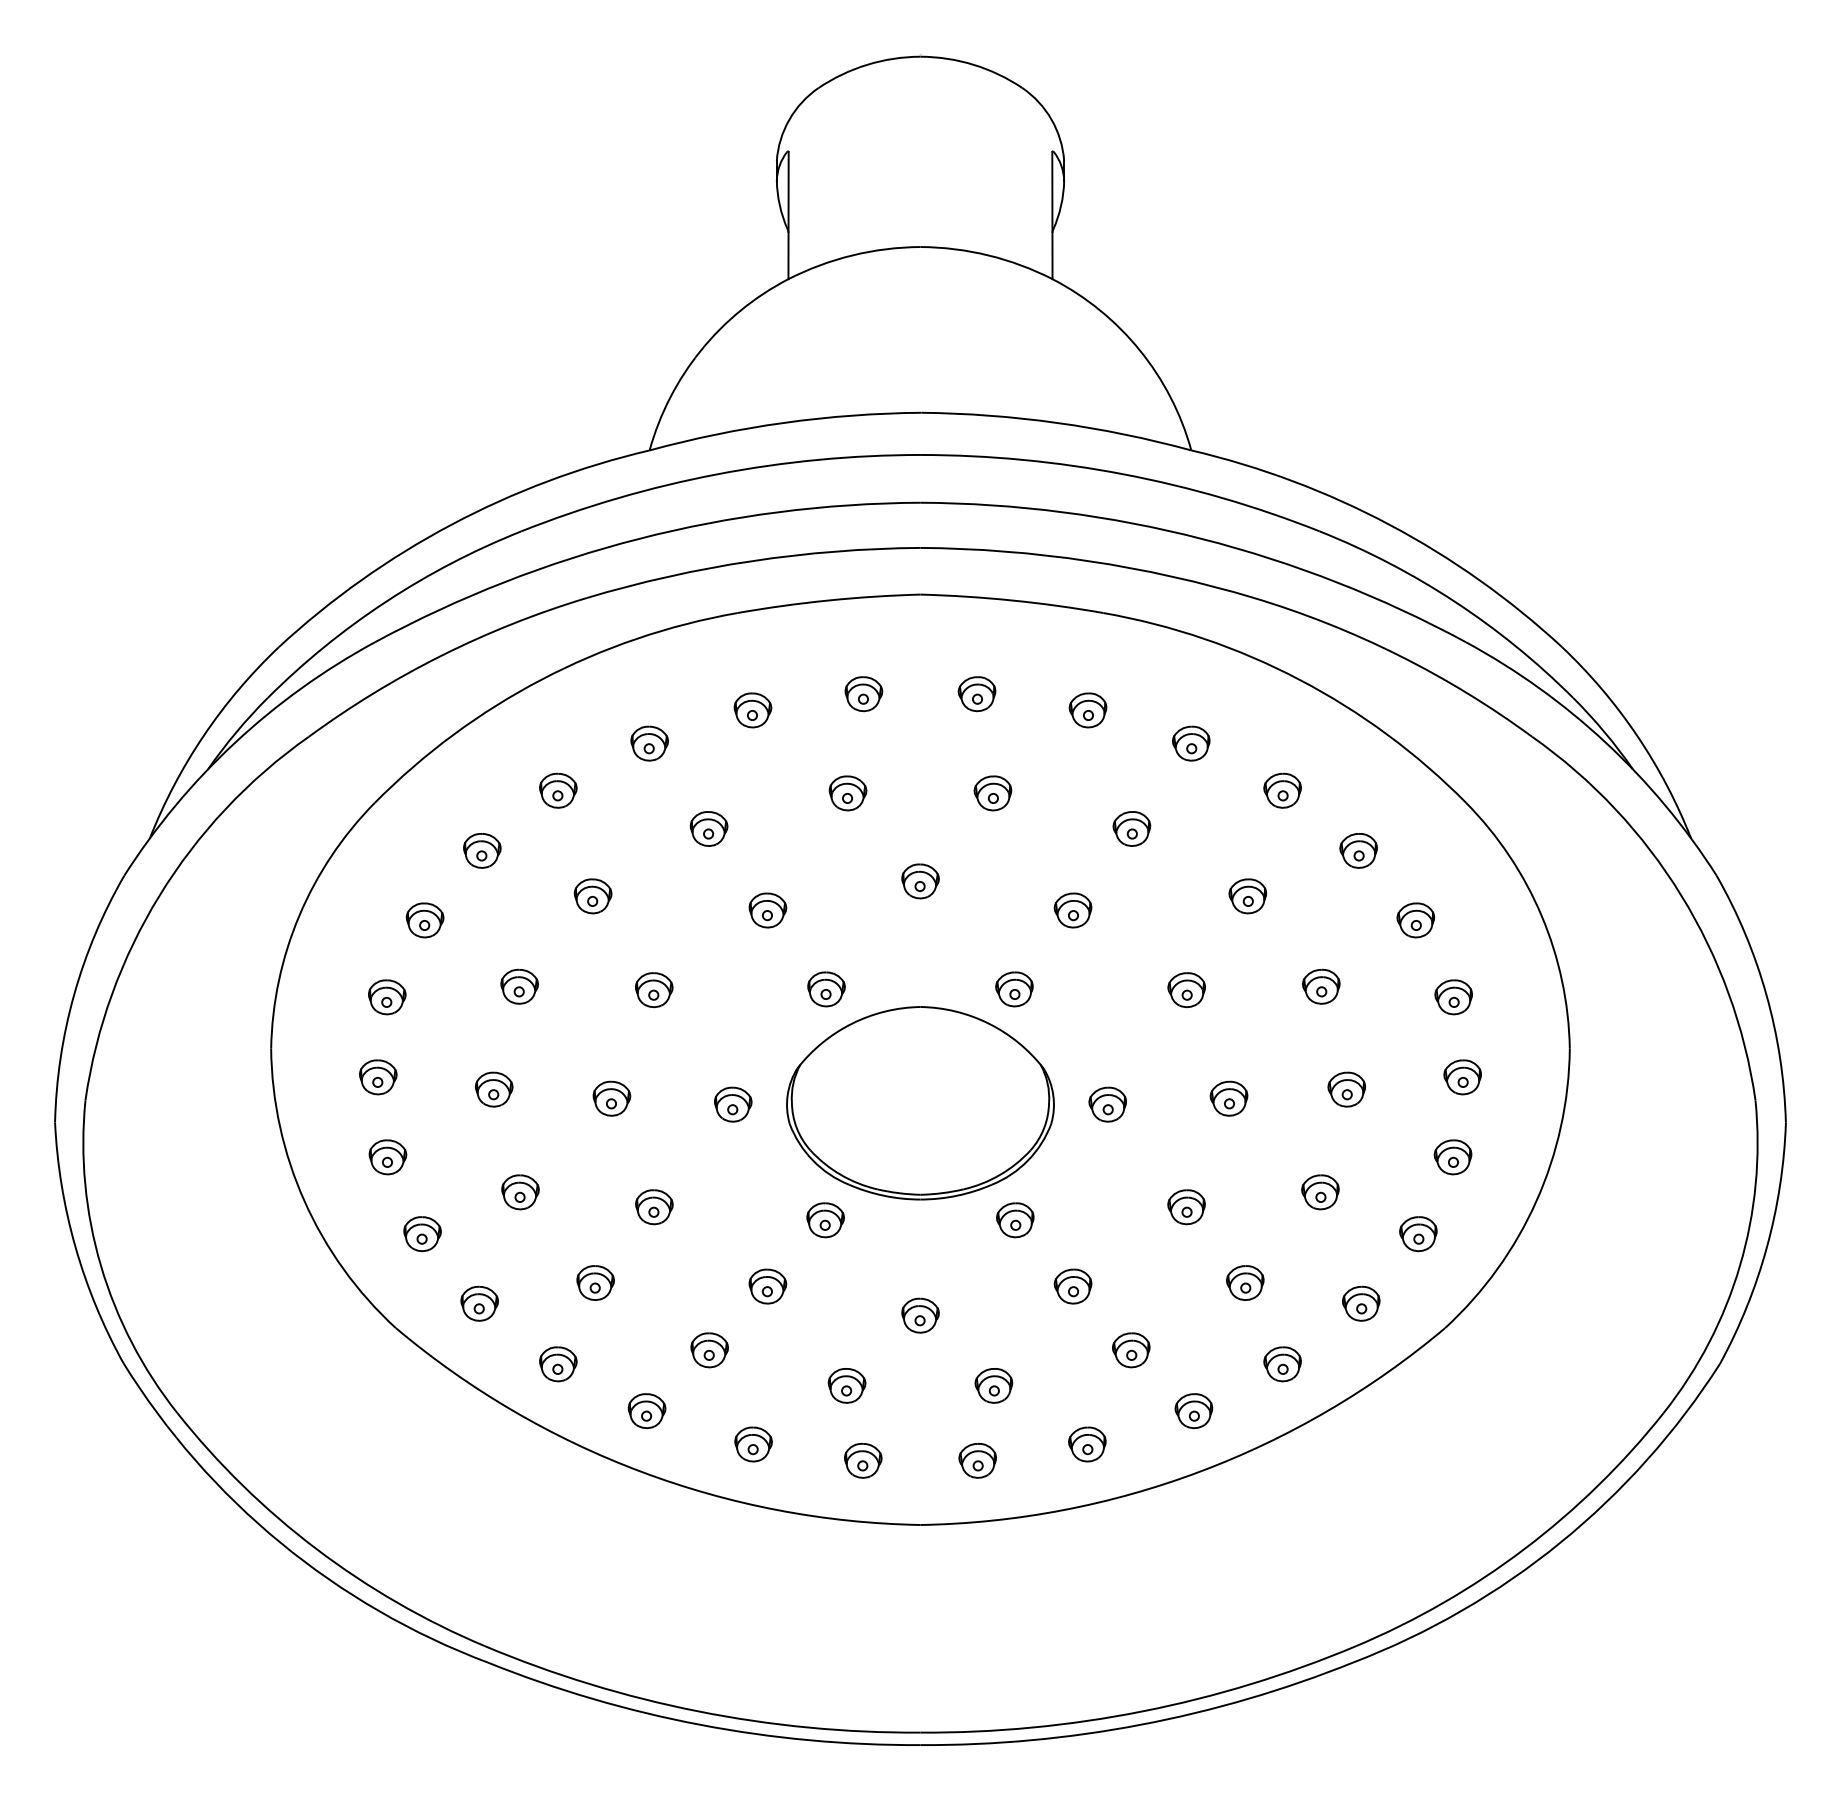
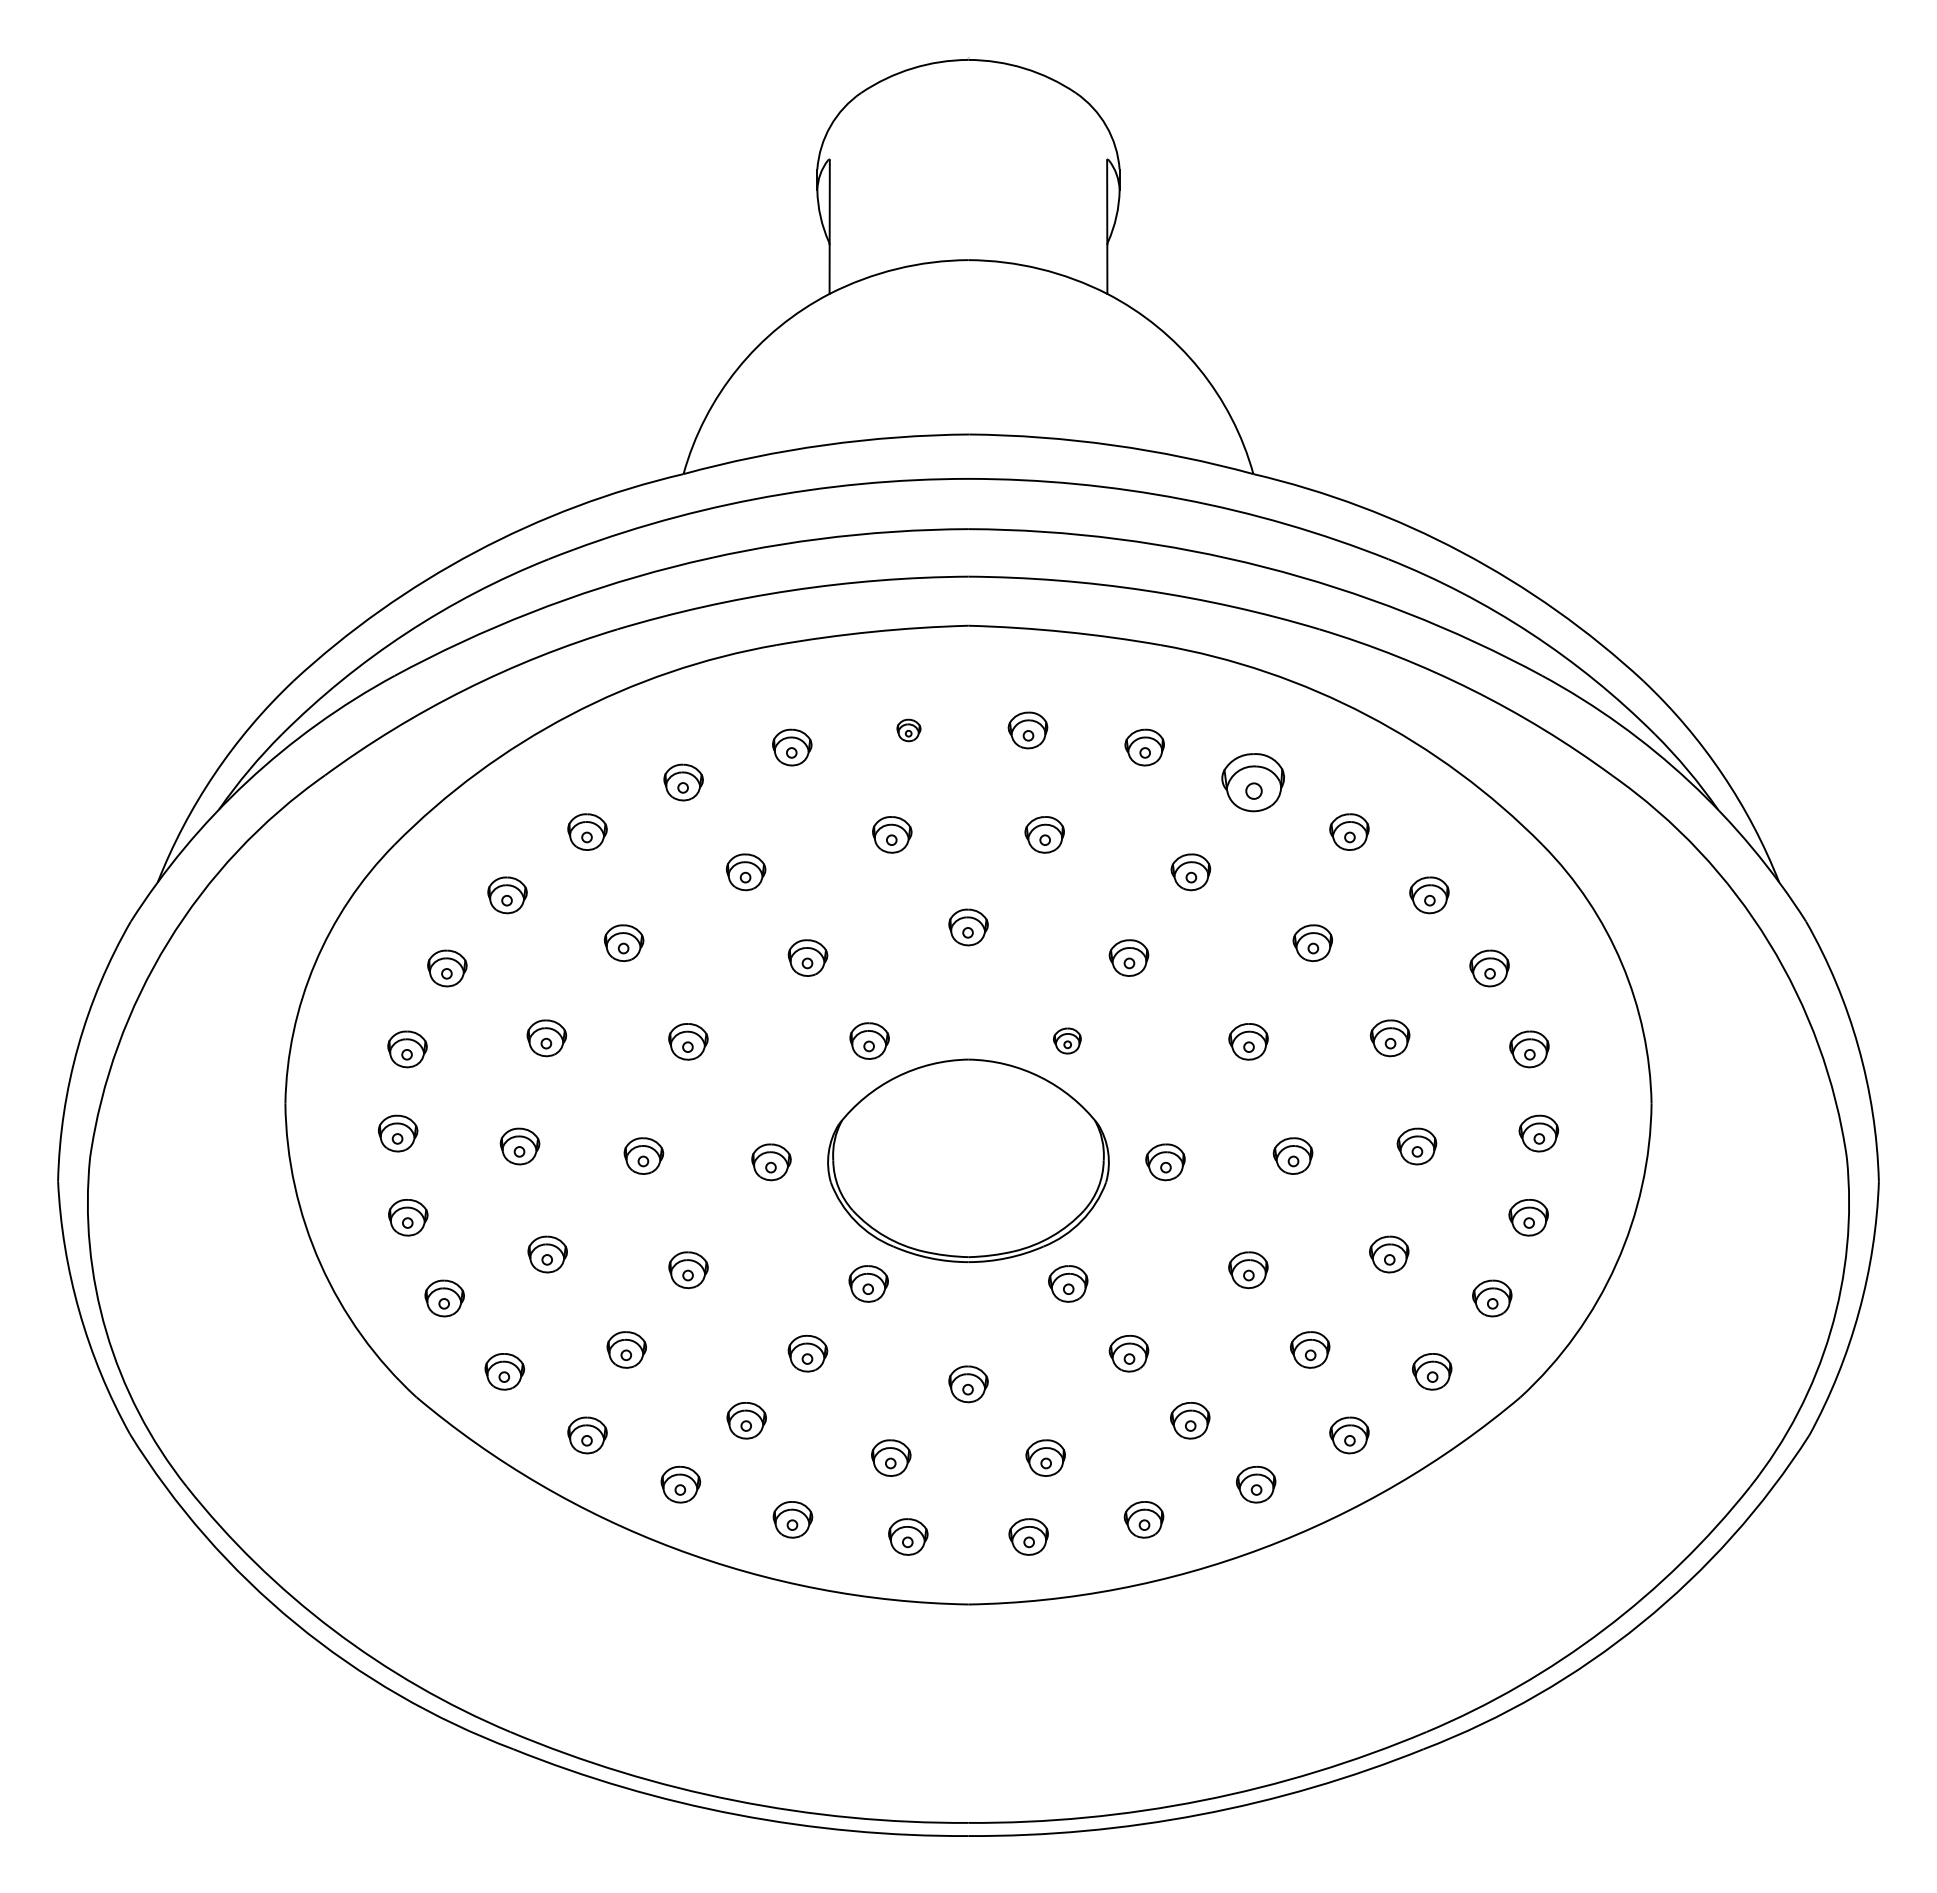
part: (863, 694) -> (908, 730), size x0.6
part: (1191, 743) -> (1253, 782), size x1.6
part: (1014, 988) -> (1067, 1040), size x0.7

